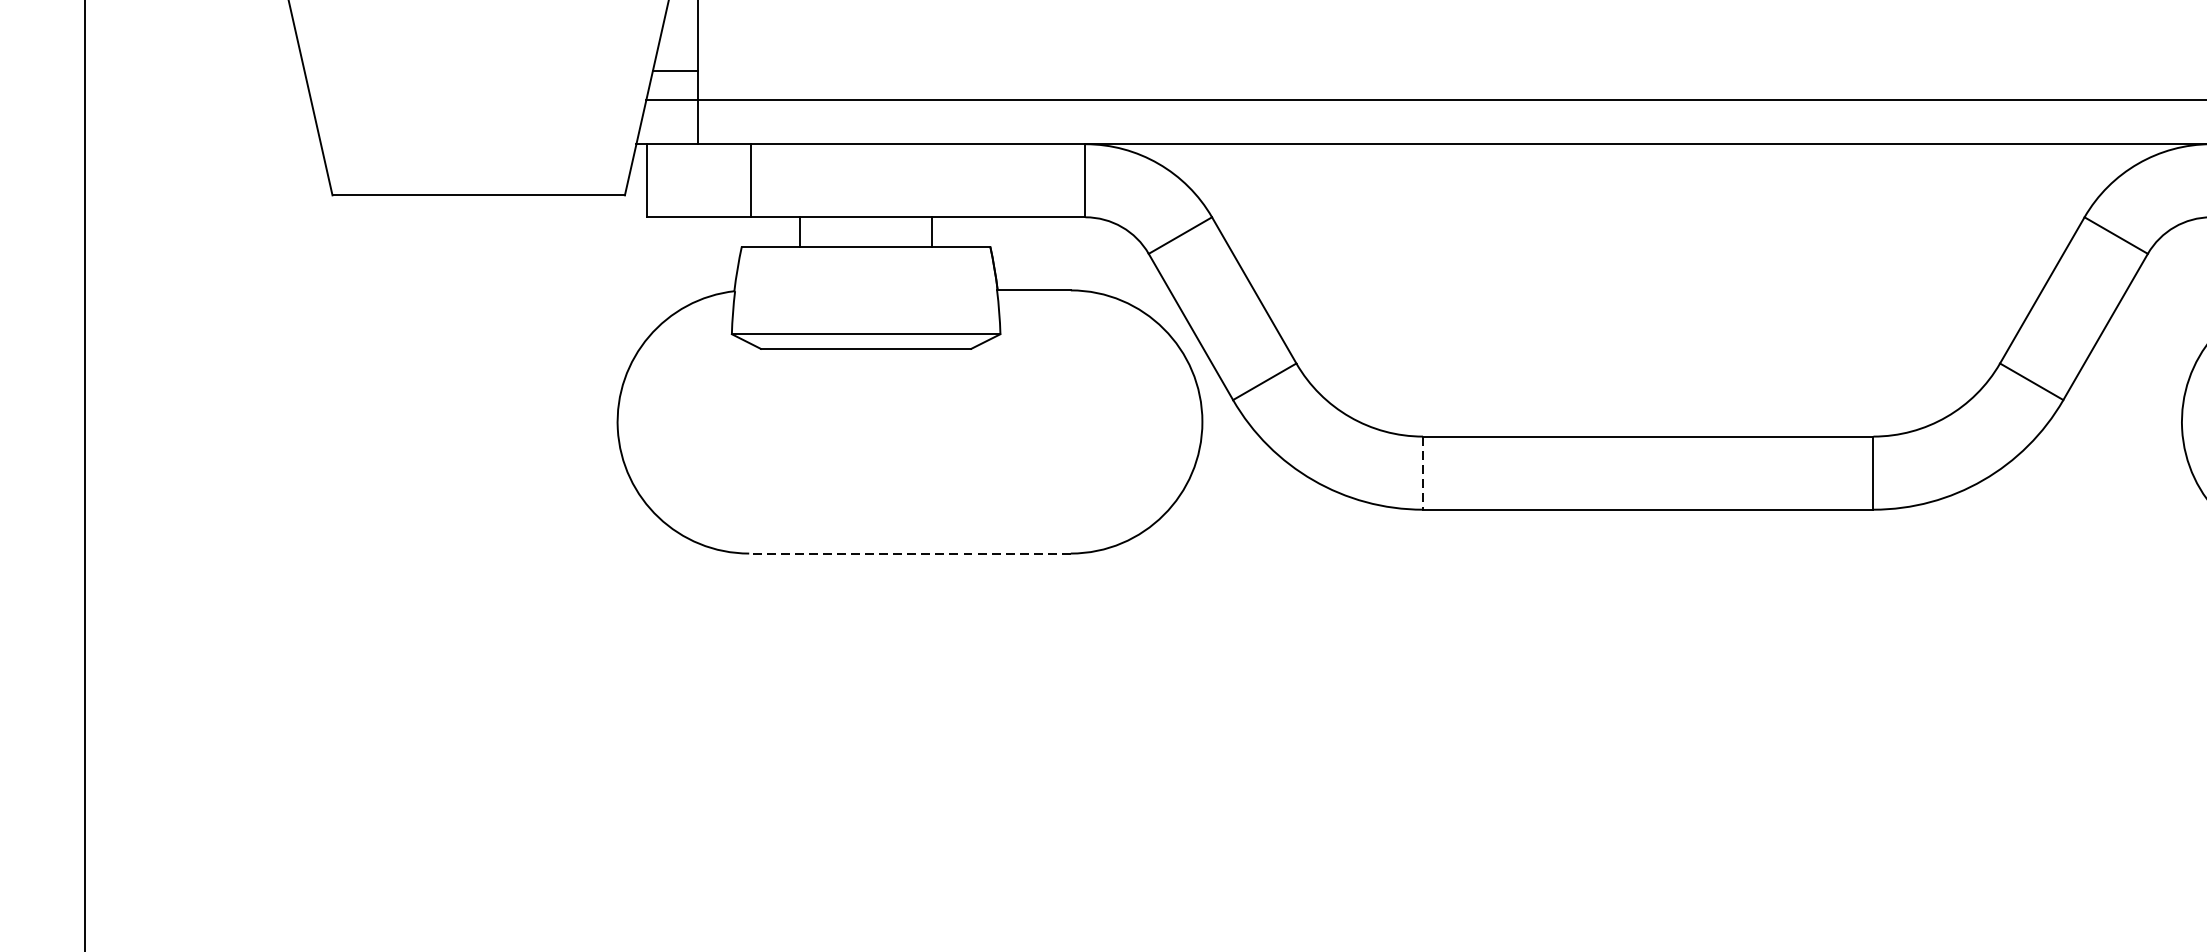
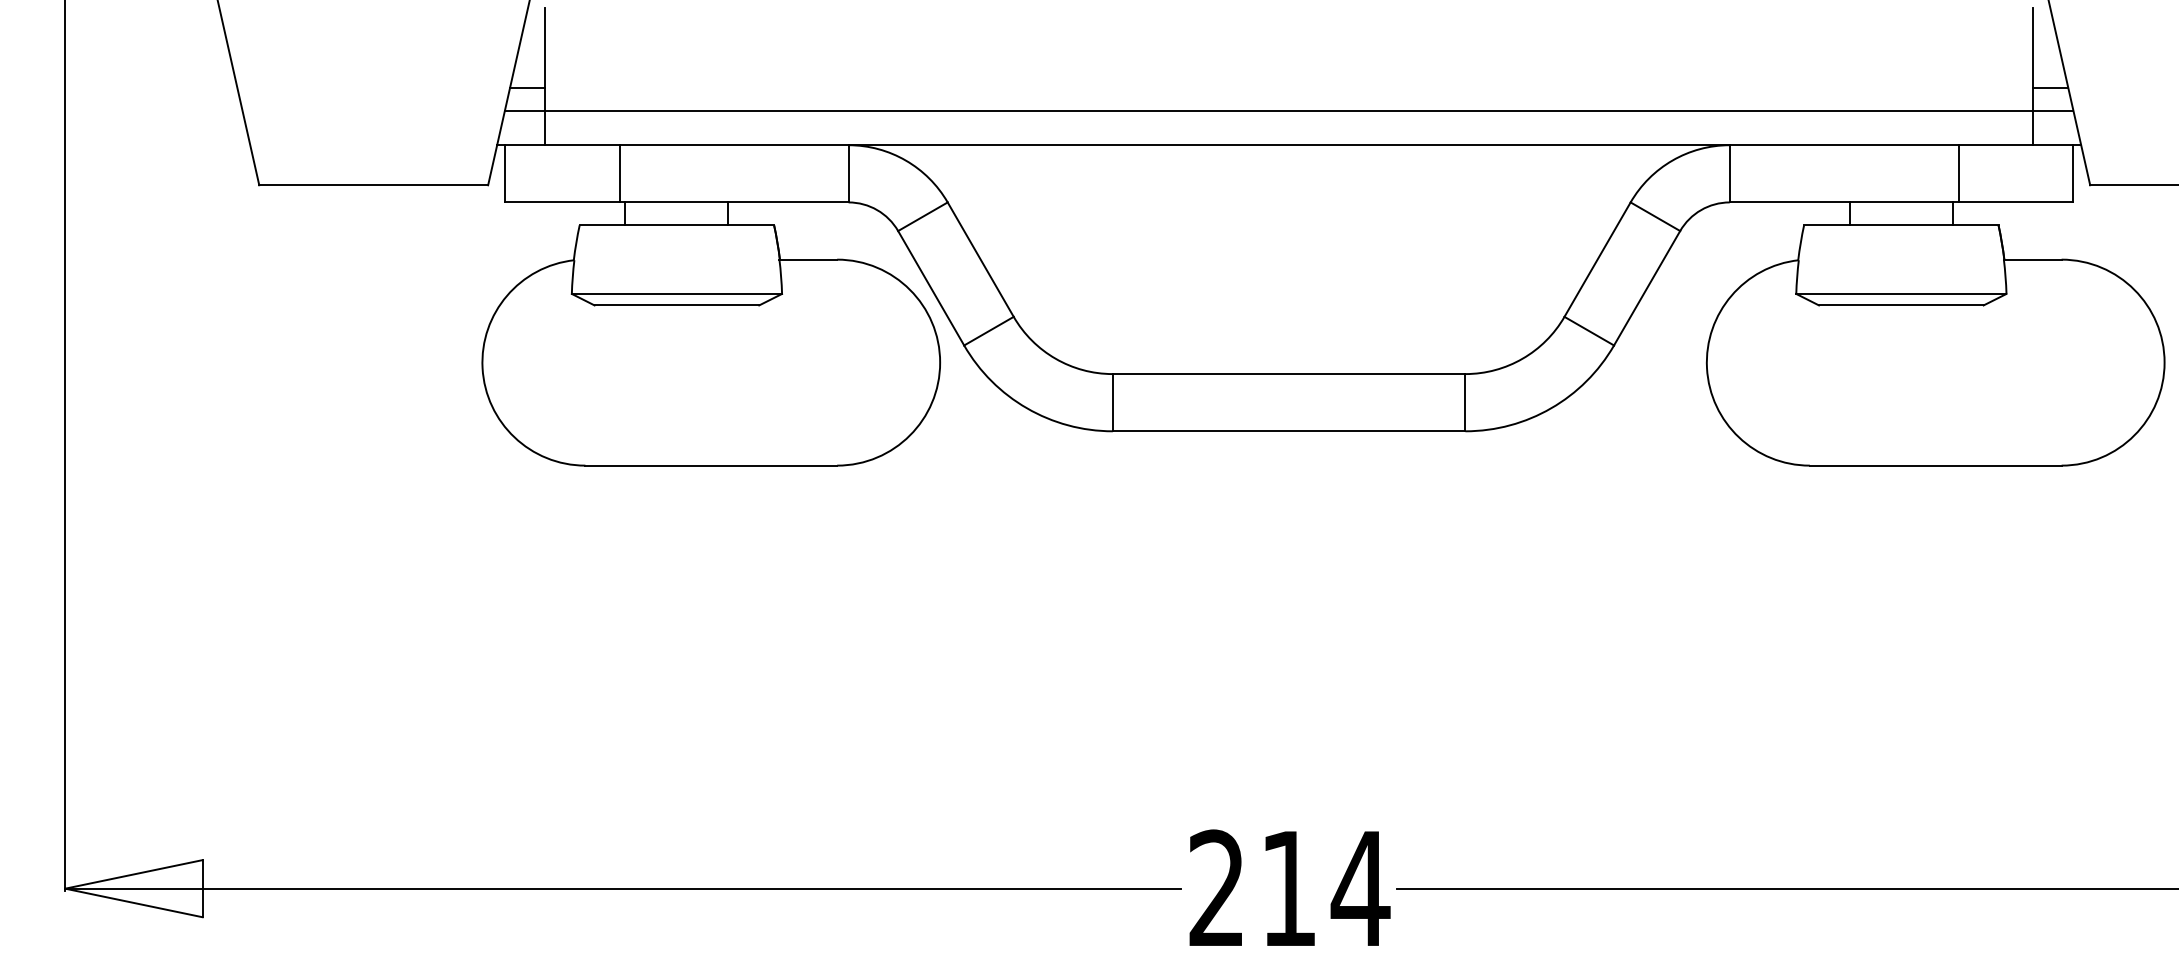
line: (750, 180) -> (619, 173), moved
line: (1422, 472) -> (1112, 402), dashed -> solid
line: (910, 553) -> (711, 465), dashed -> solid

